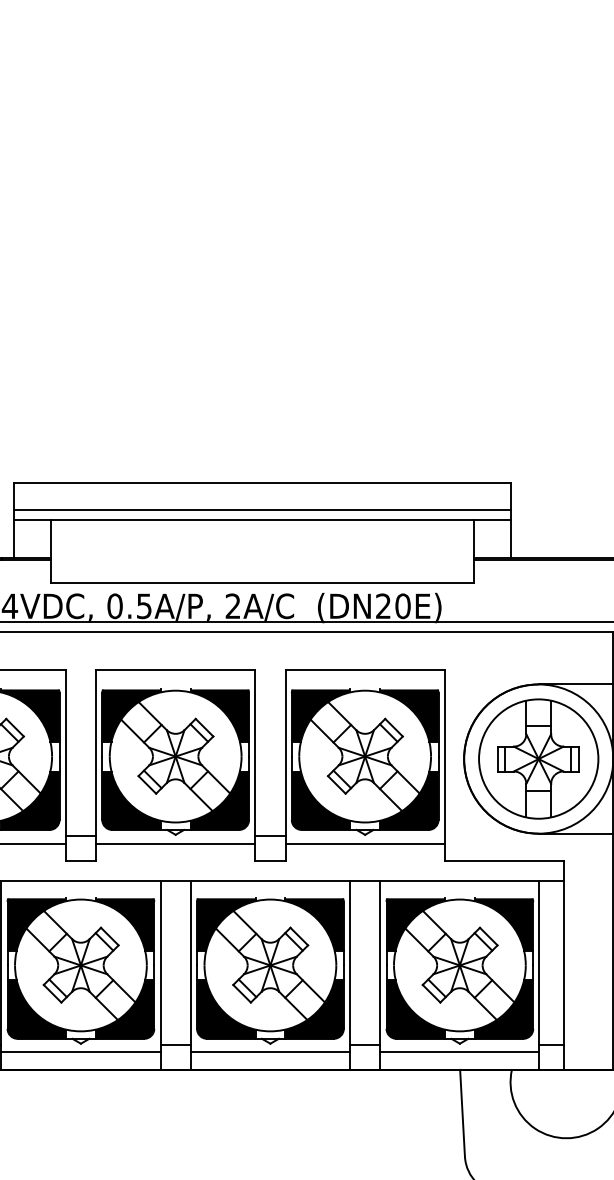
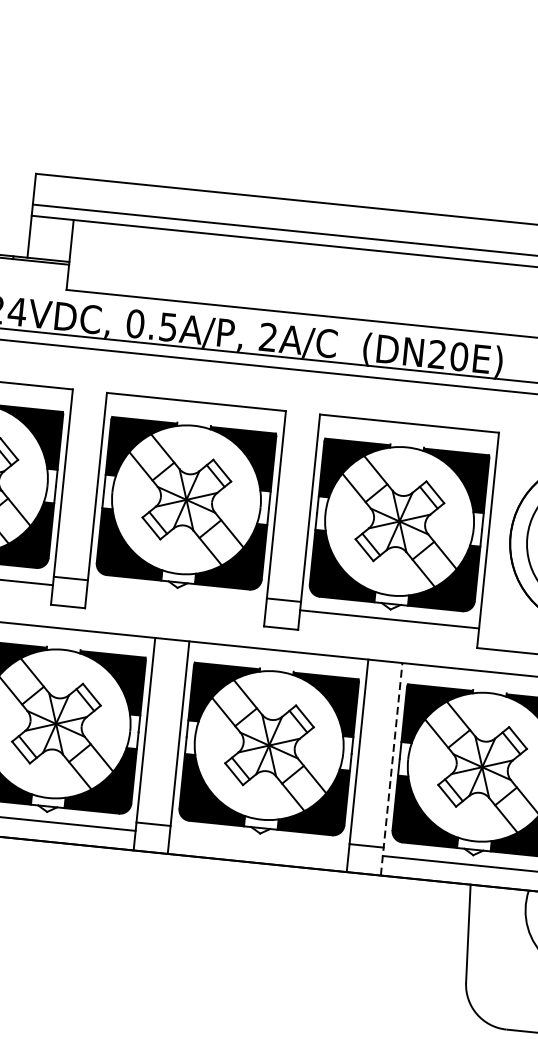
line: (175, 843) -> (176, 597), removed
line: (380, 974) -> (391, 768), solid -> dashed
line: (269, 1052) -> (258, 843), removed

